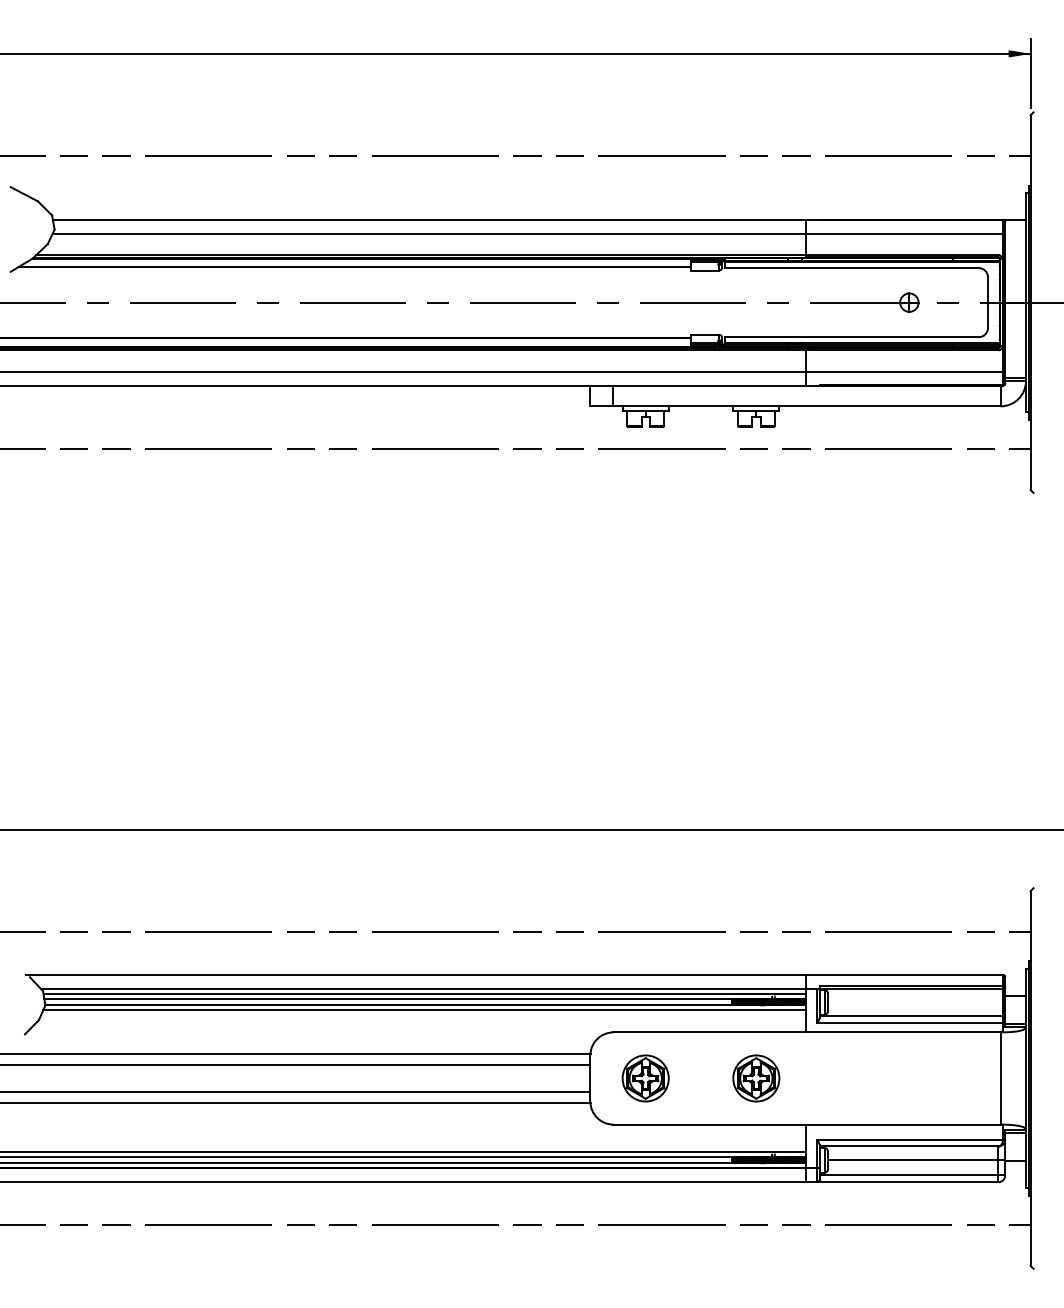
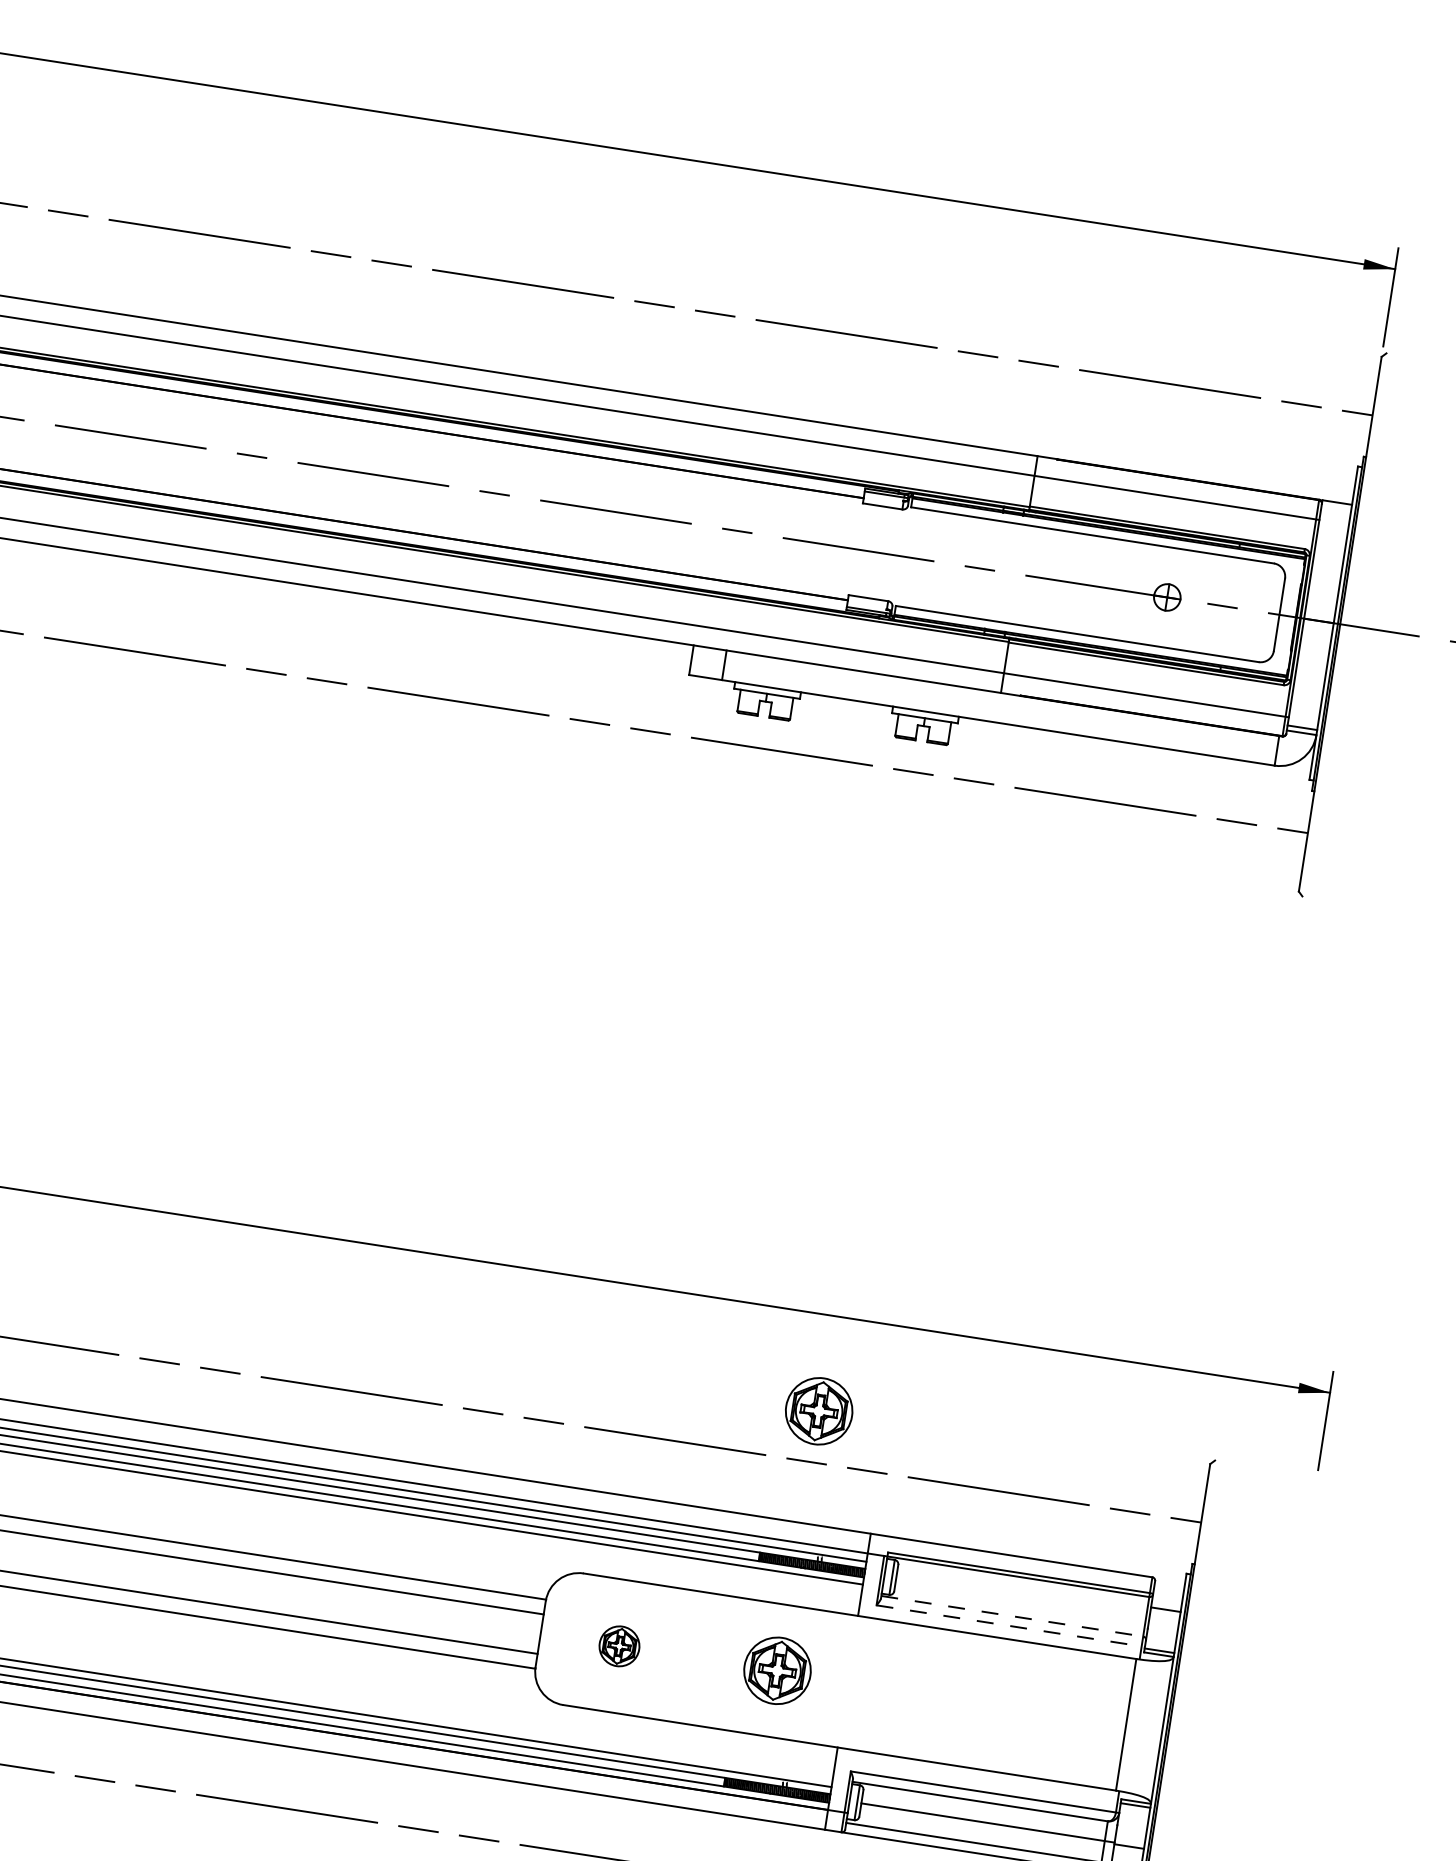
part: (757, 896) -> (819, 1411), added
line: (911, 1016) -> (1012, 1616), solid -> dashed
line: (911, 1023) -> (1011, 1626), solid -> dashed
part: (645, 1078) -> (619, 1646), size x0.6

